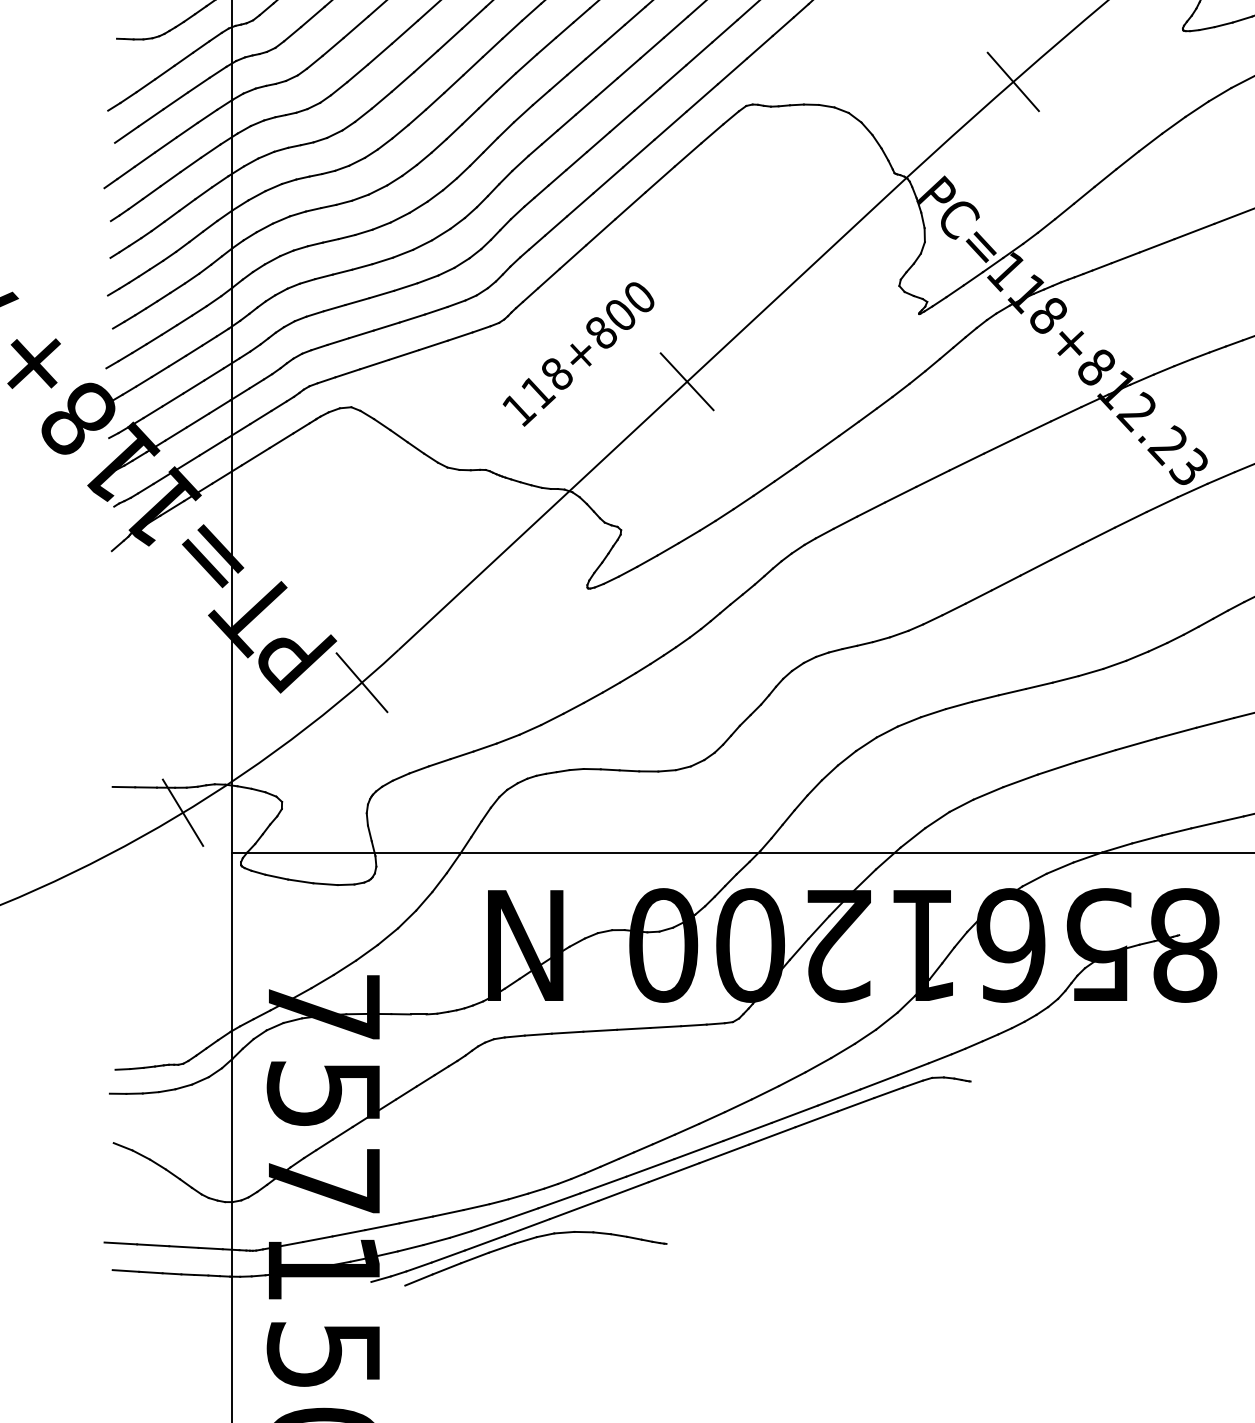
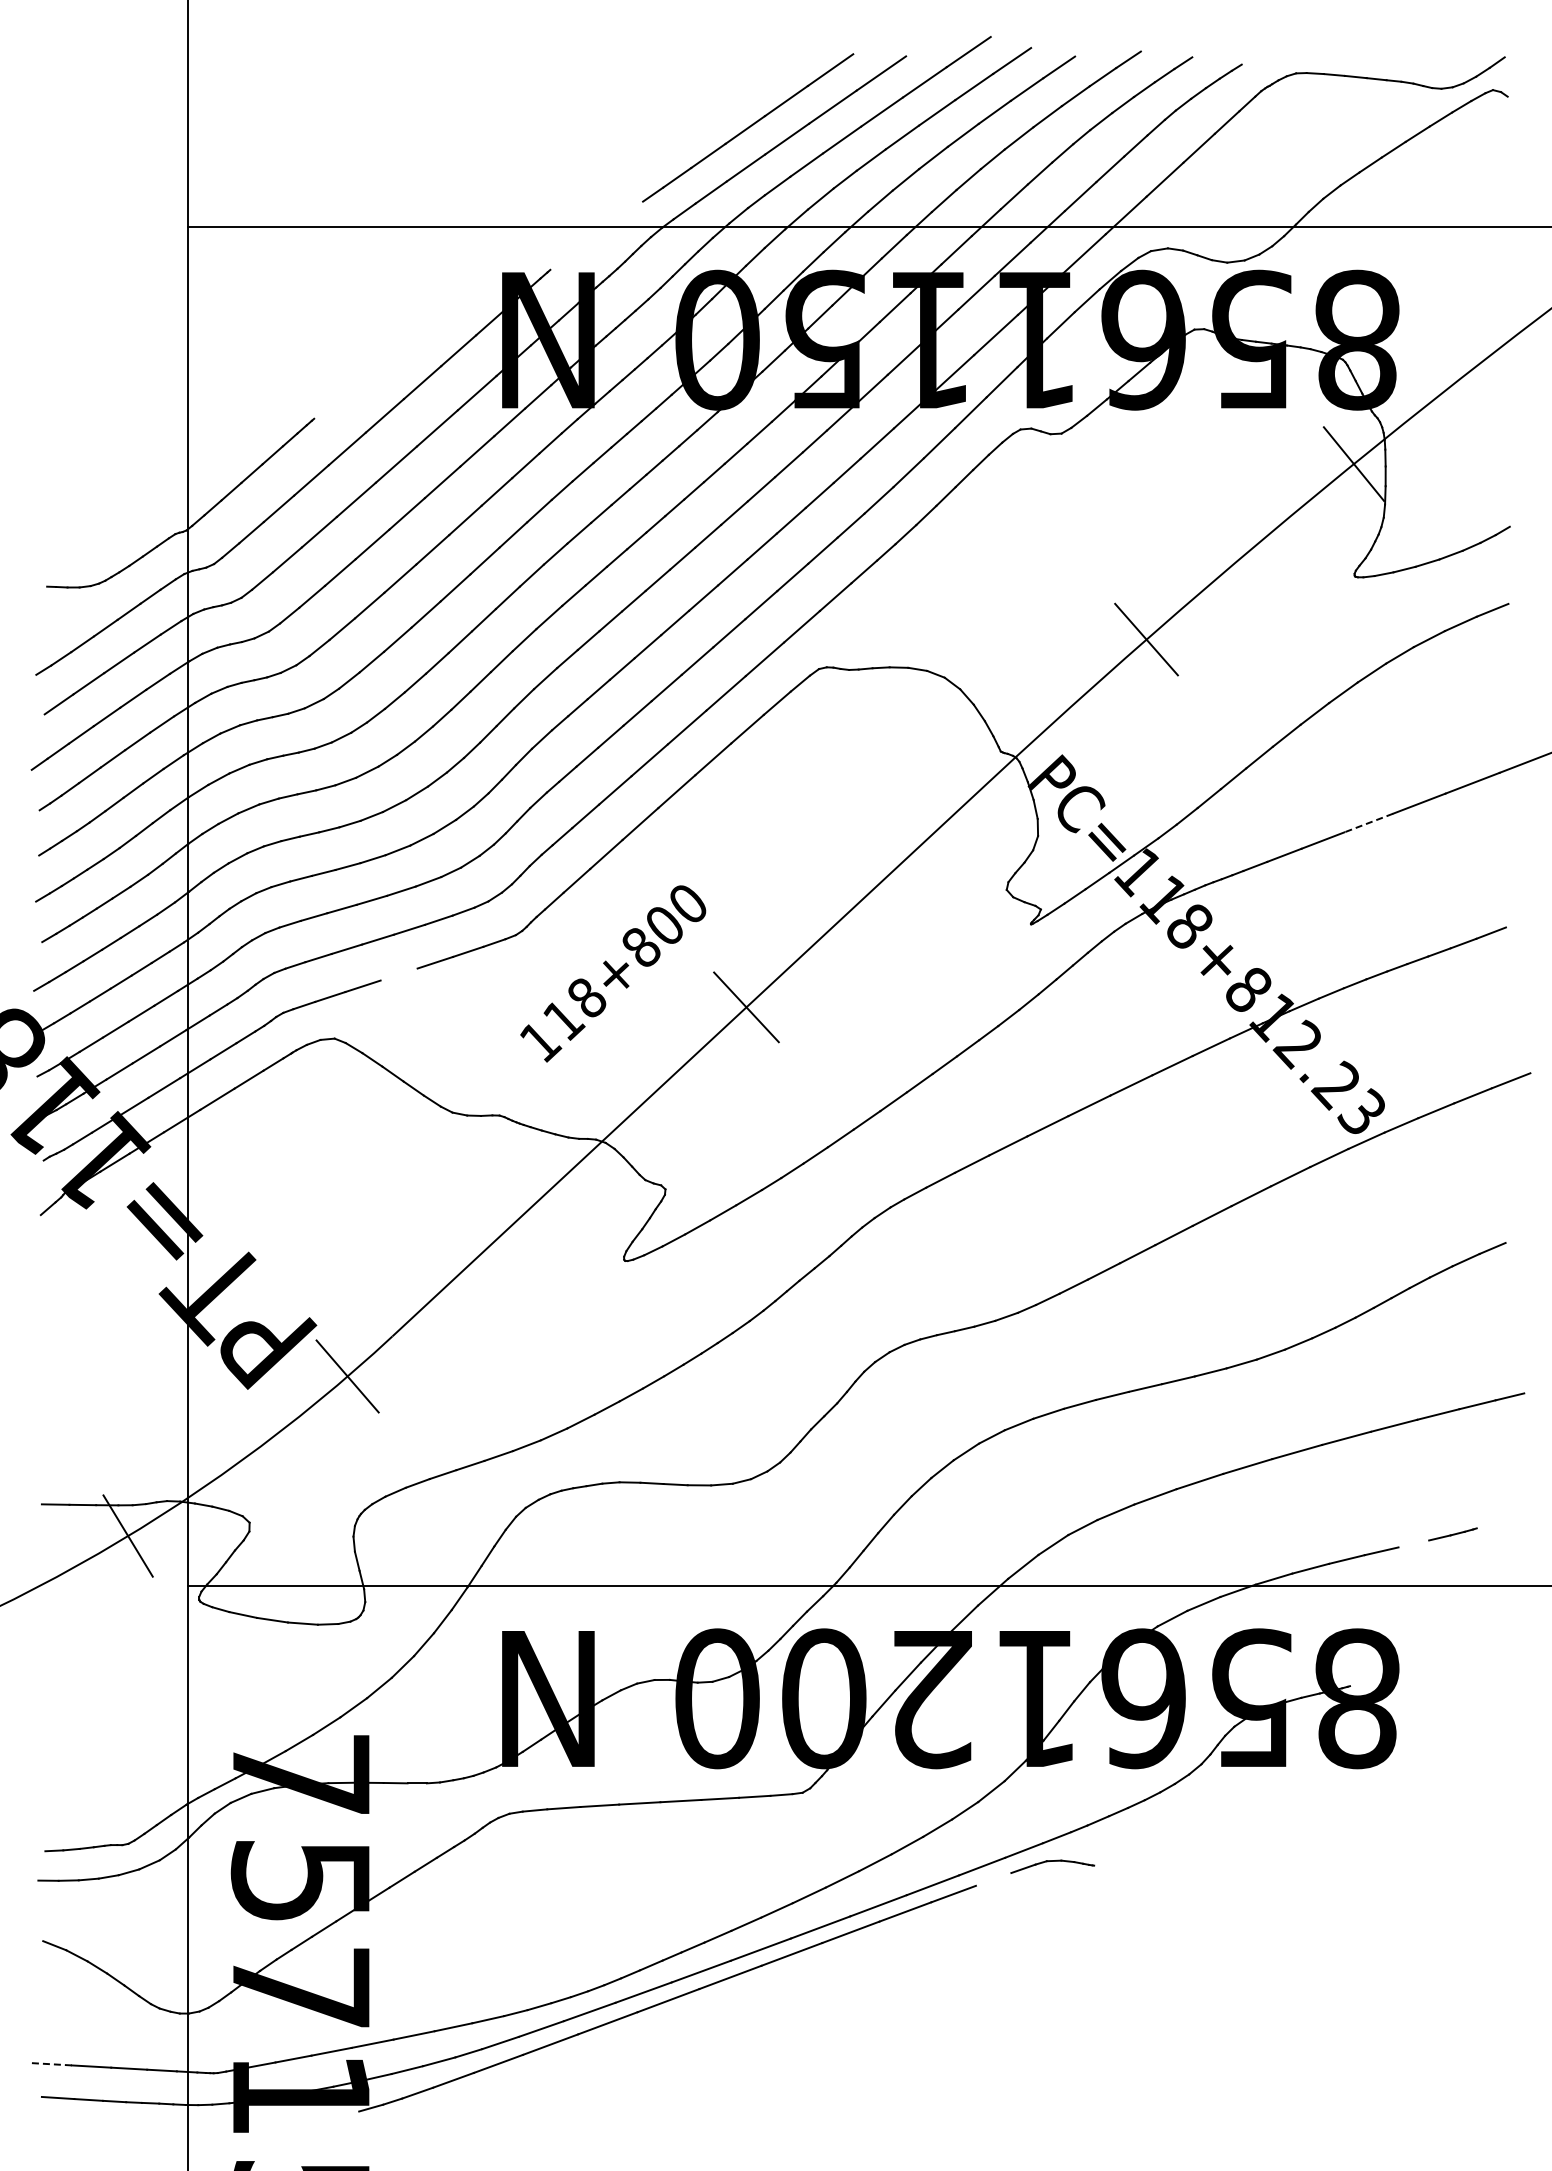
line: (1194, 231) -> (1368, 823), solid -> dashed
line: (403, 354) -> (398, 974), removed
line: (1230, 818) -> (1413, 1543), removed
line: (888, 1092) -> (993, 1879), removed
part: (532, 1239) -> (556, 2059), removed
line: (120, 1243) -> (51, 2064), solid -> dashed

